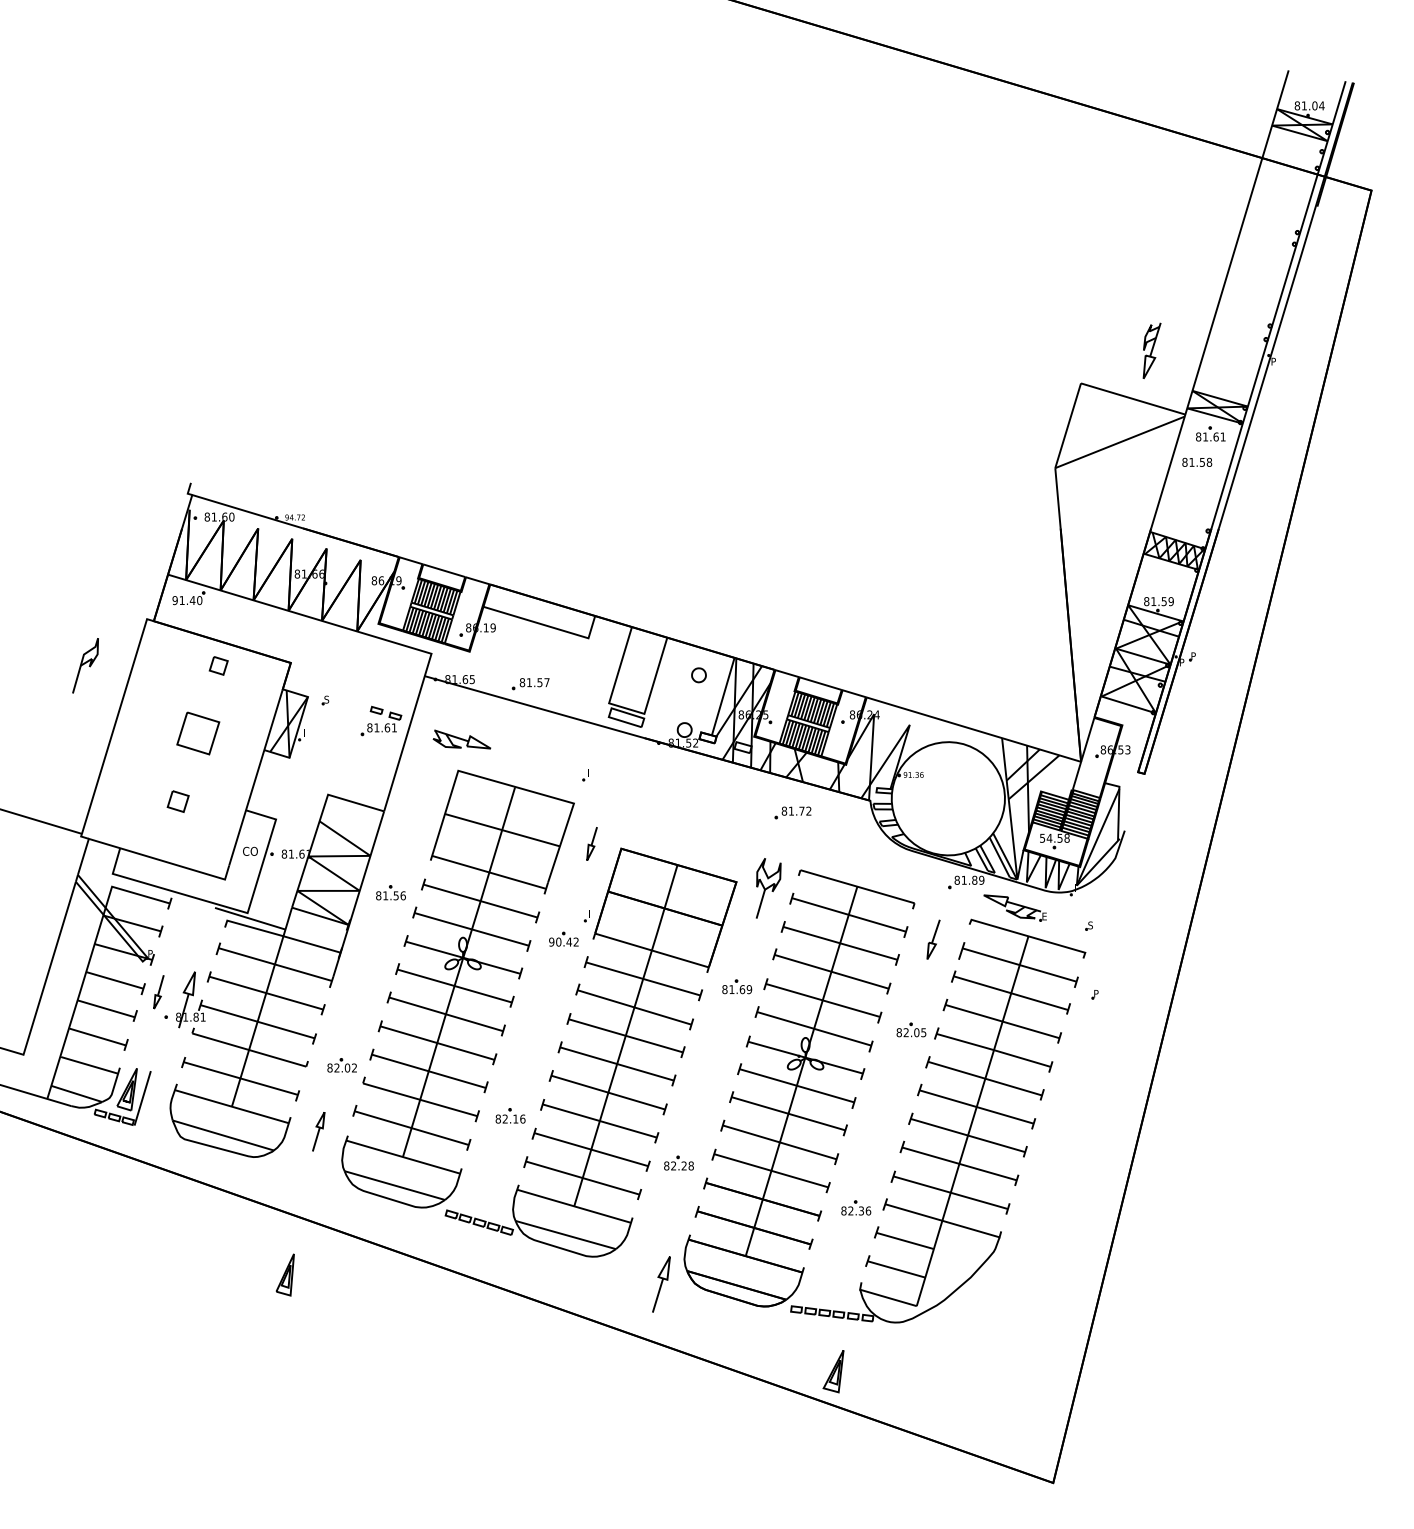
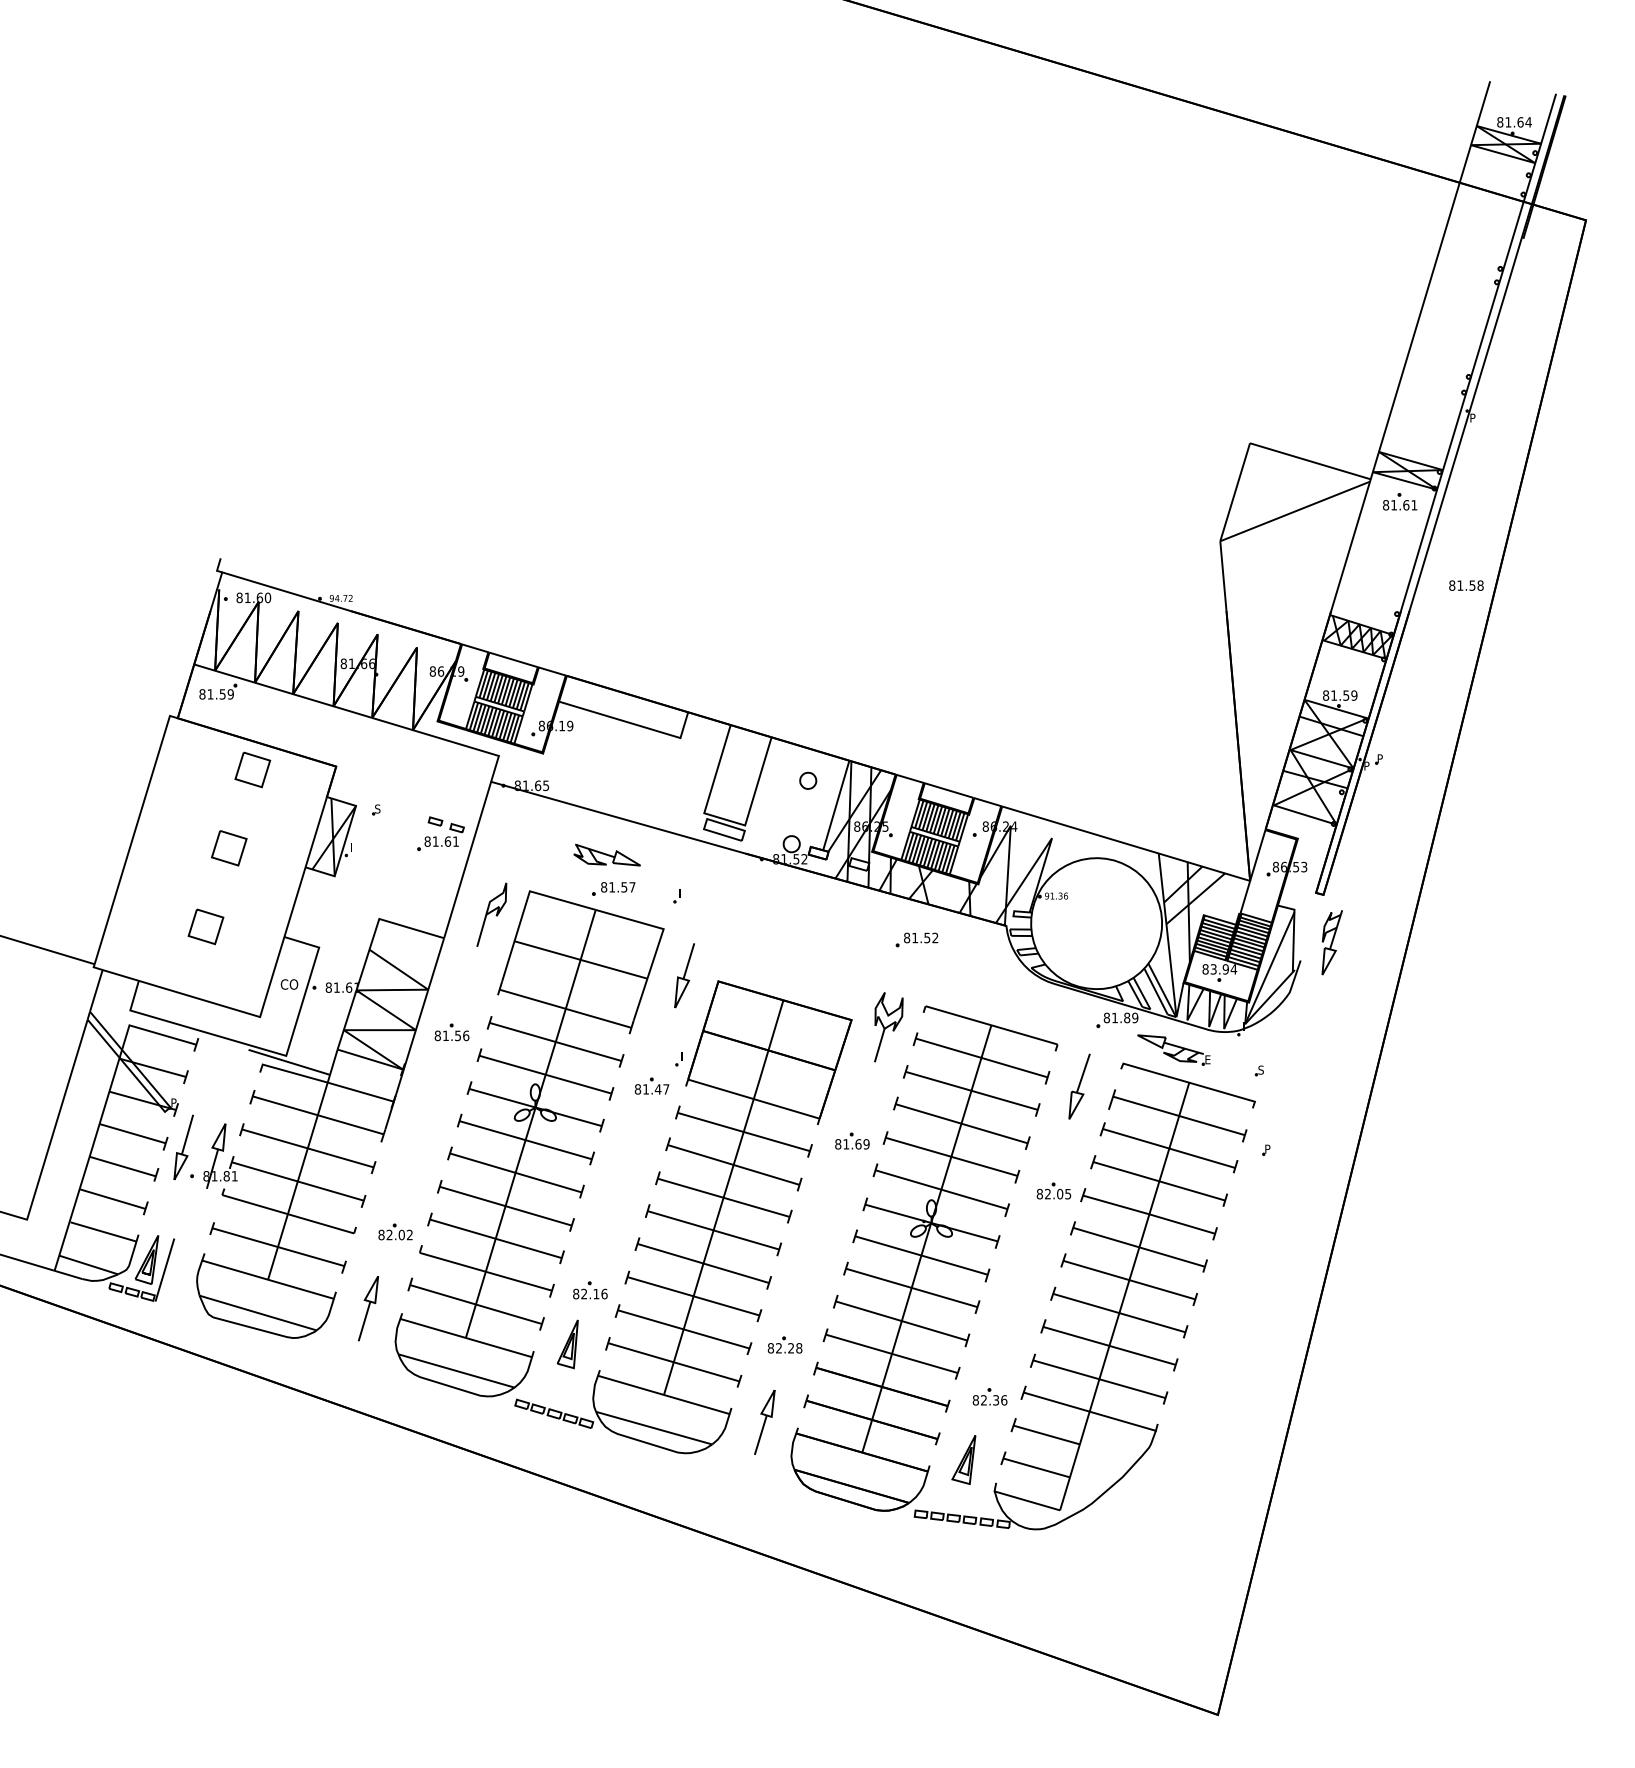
text: (1314, 106) -> (1520, 122), 81.04 -> 81.64
part: (1151, 350) -> (1331, 942), moved
text: (1197, 462) -> (1466, 585), moved
text: (187, 600) -> (216, 694), 91.40 -> 81.59
part: (85, 665) -> (491, 914), moved
part: (218, 665) -> (252, 769), size x1.67
part: (530, 683) -> (613, 888), moved
part: (198, 733) -> (229, 848), size x0.71
part: (461, 738) -> (606, 854), moved
part: (177, 801) -> (205, 926), size x1.43
text: (802, 811) -> (927, 938), 81.72 -> 81.52
text: (1054, 838) -> (1219, 969), 54.58 -> 83.94
part: (591, 843) -> (684, 975), size x1.67
part: (933, 939) -> (1079, 1086), size x1.43
text: (563, 942) -> (651, 1089), 90.42 -> 81.47
part: (158, 991) -> (183, 1146), size x1.67
part: (318, 1131) -> (368, 1308), size x1.43
part: (285, 1275) -> (567, 1344), moved
part: (661, 1284) -> (764, 1422), moved
part: (833, 1371) -> (963, 1460), moved

